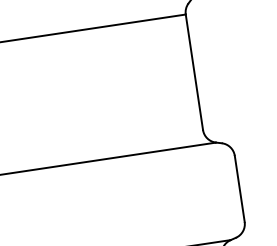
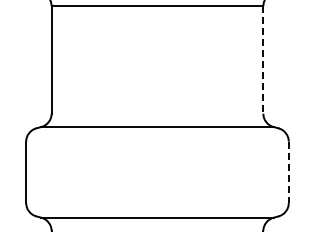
line: (194, 71) -> (263, 59), solid -> dashed
line: (239, 189) -> (288, 172), solid -> dashed

